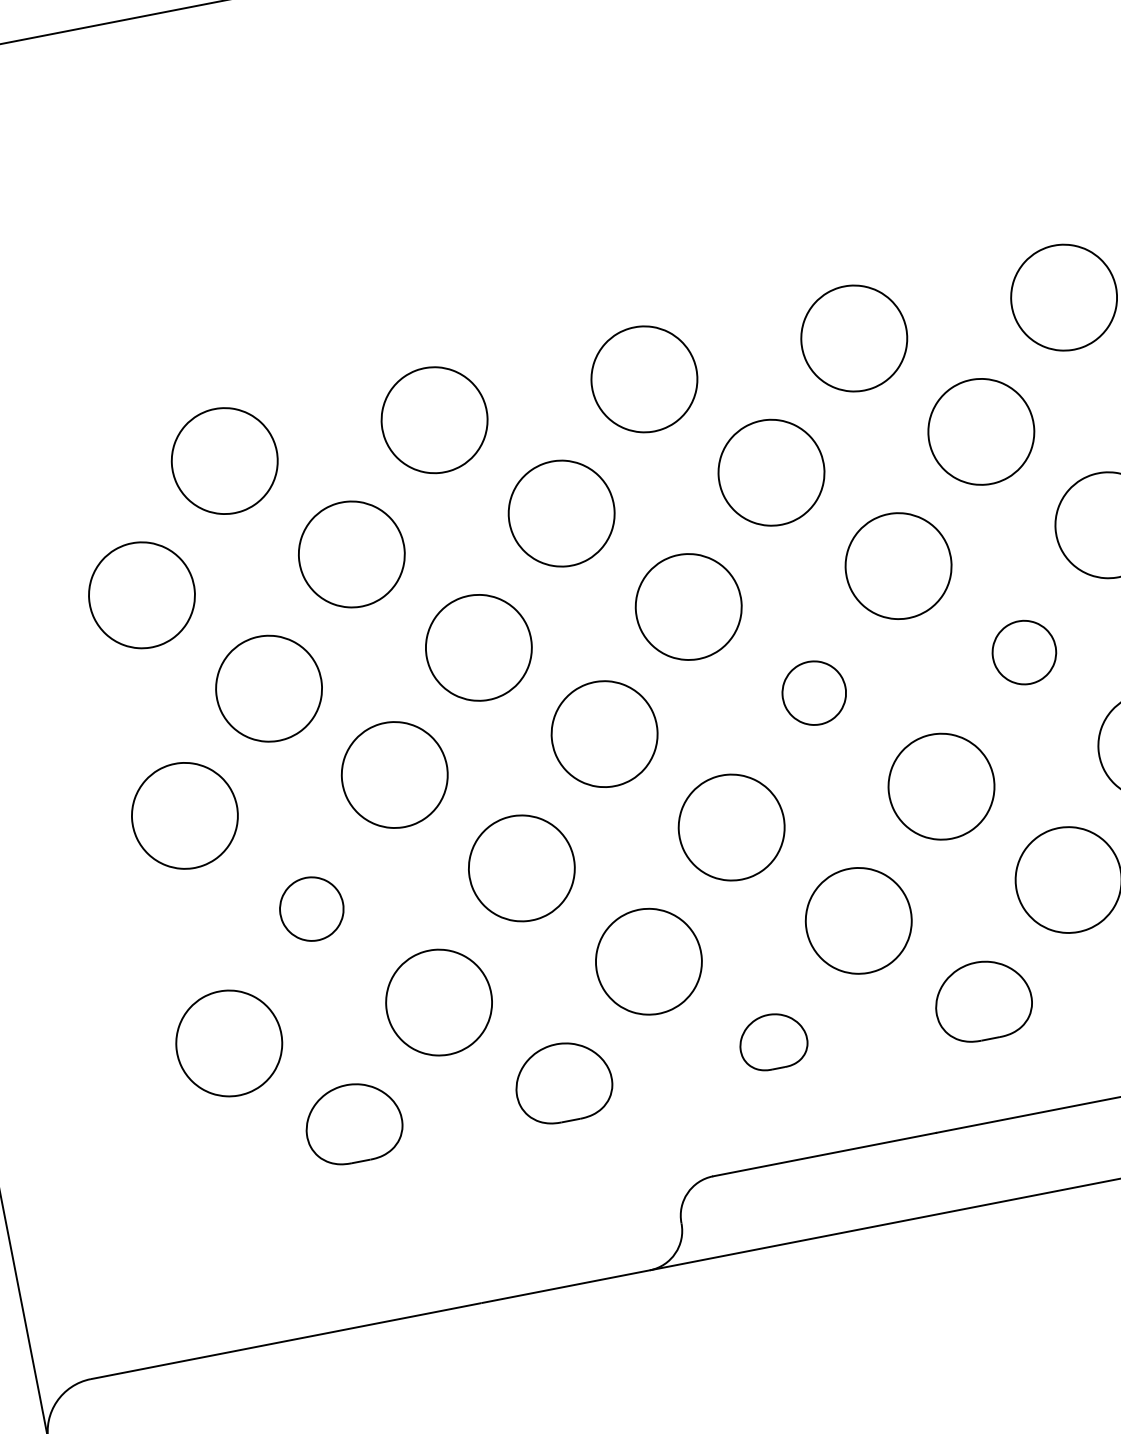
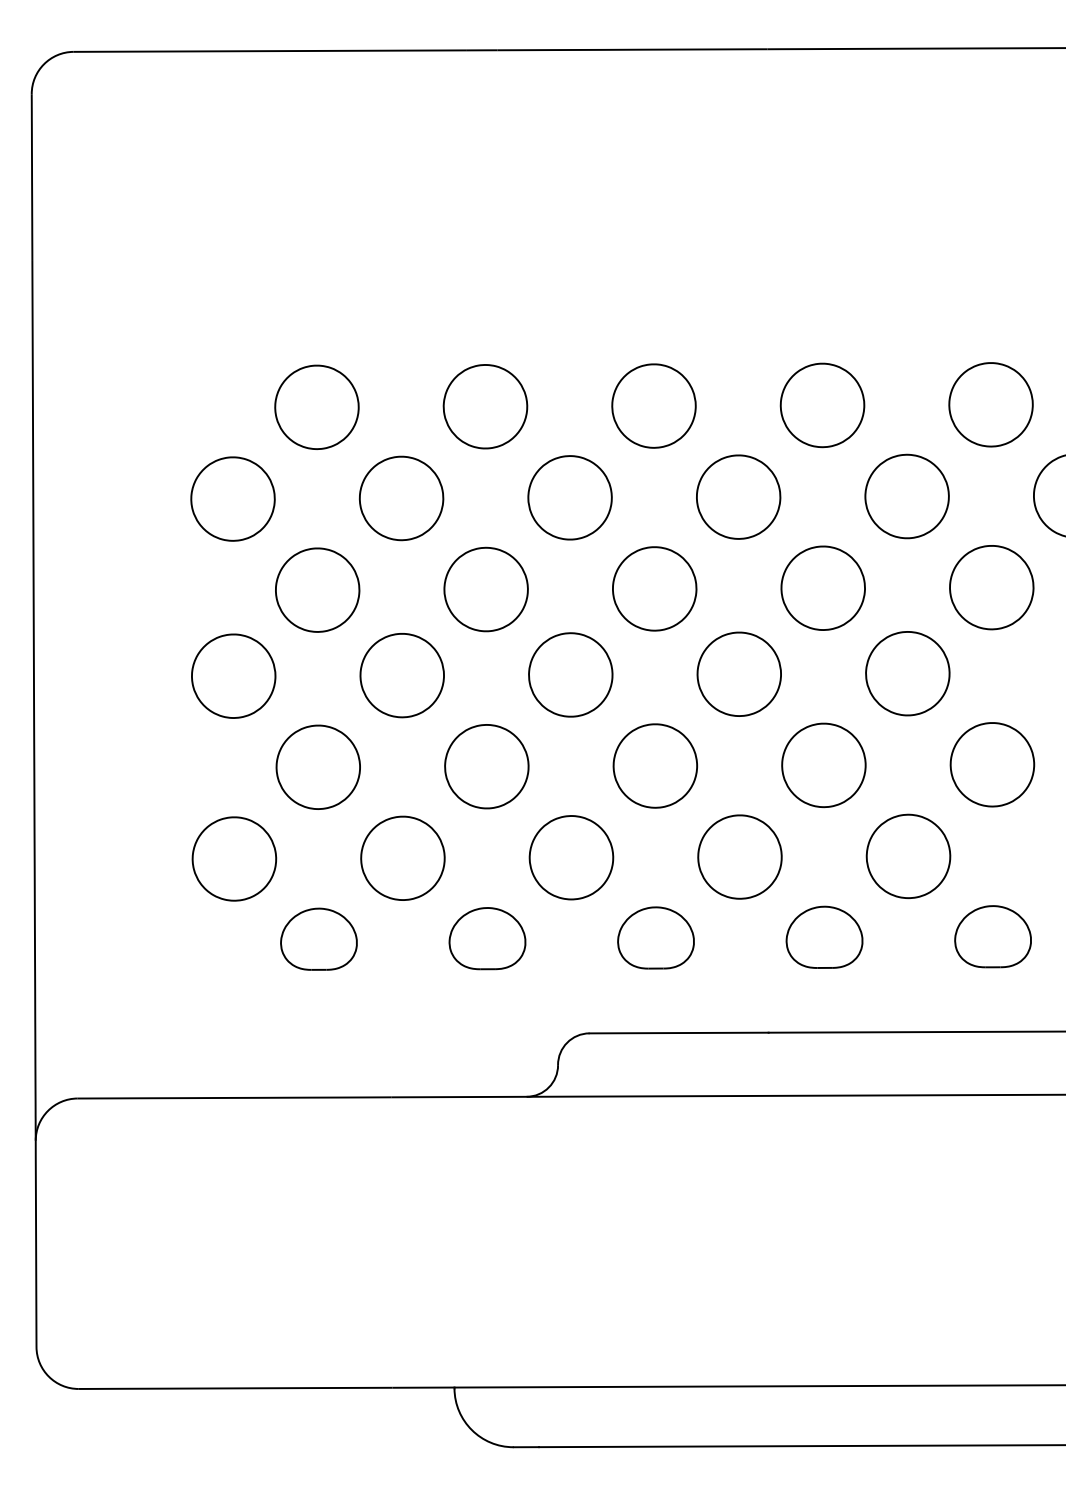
part: (1023, 652) -> (907, 673), size x1.67
part: (813, 692) -> (738, 673), size x1.67
part: (310, 908) -> (317, 766), size x1.67
part: (772, 1041) -> (655, 937), size x1.43

